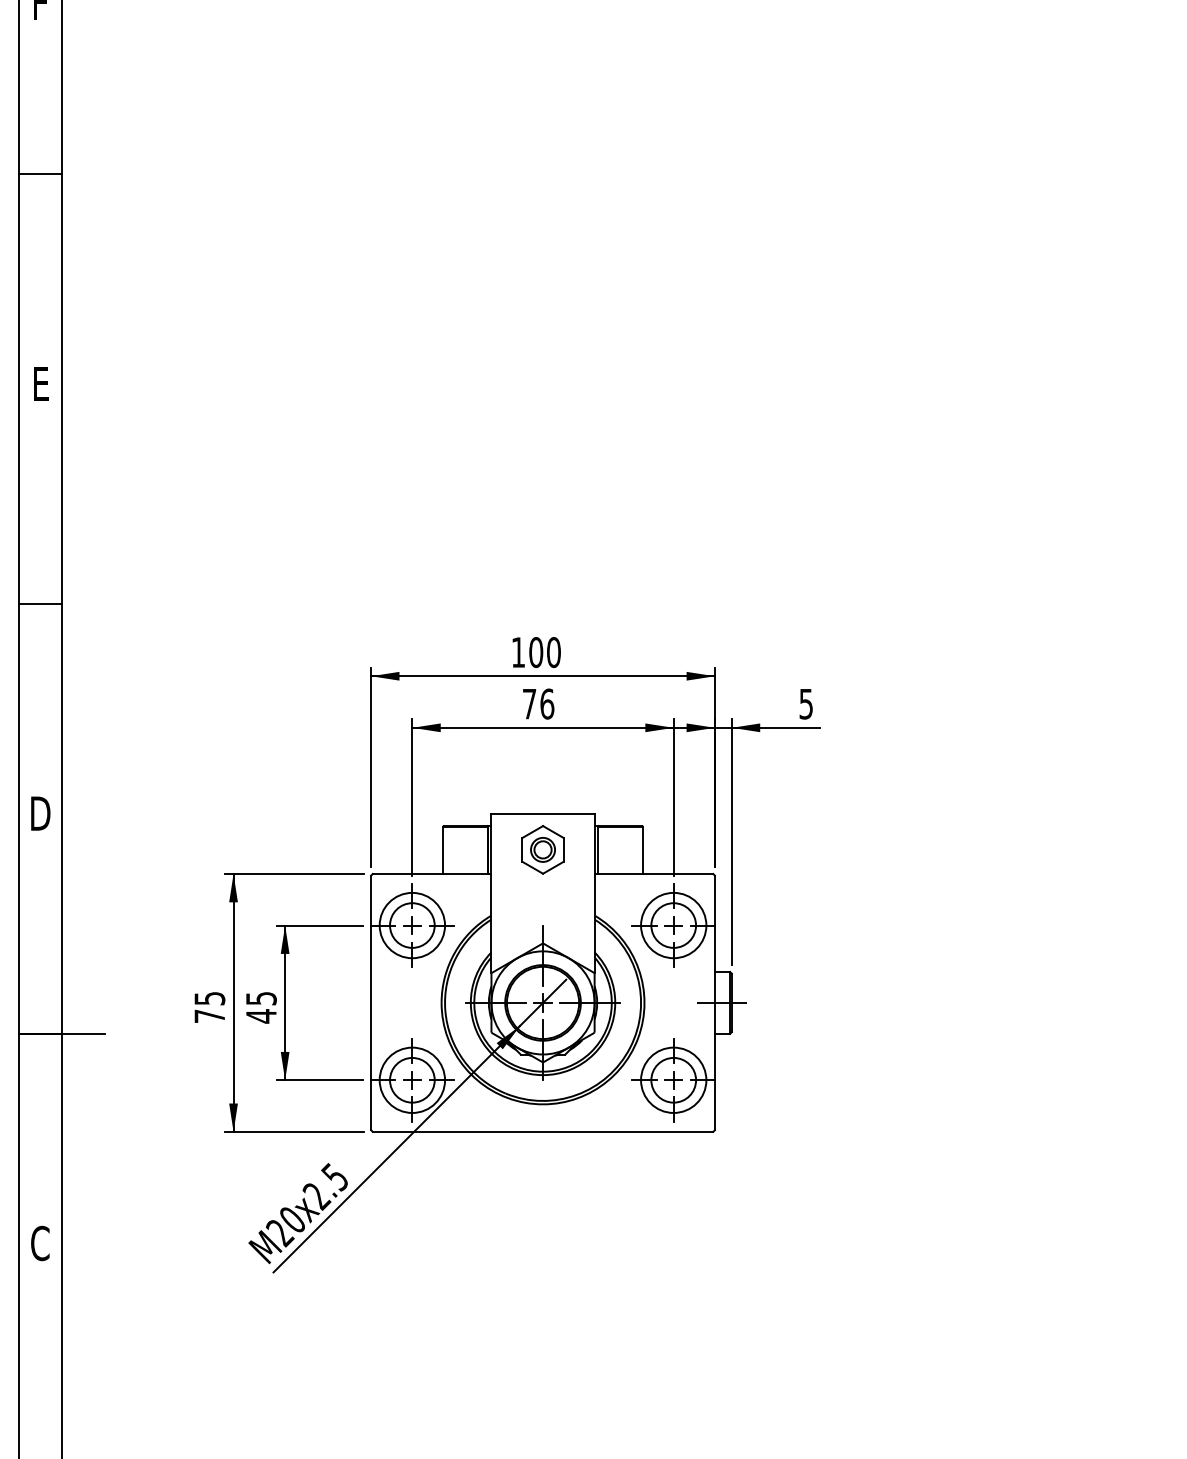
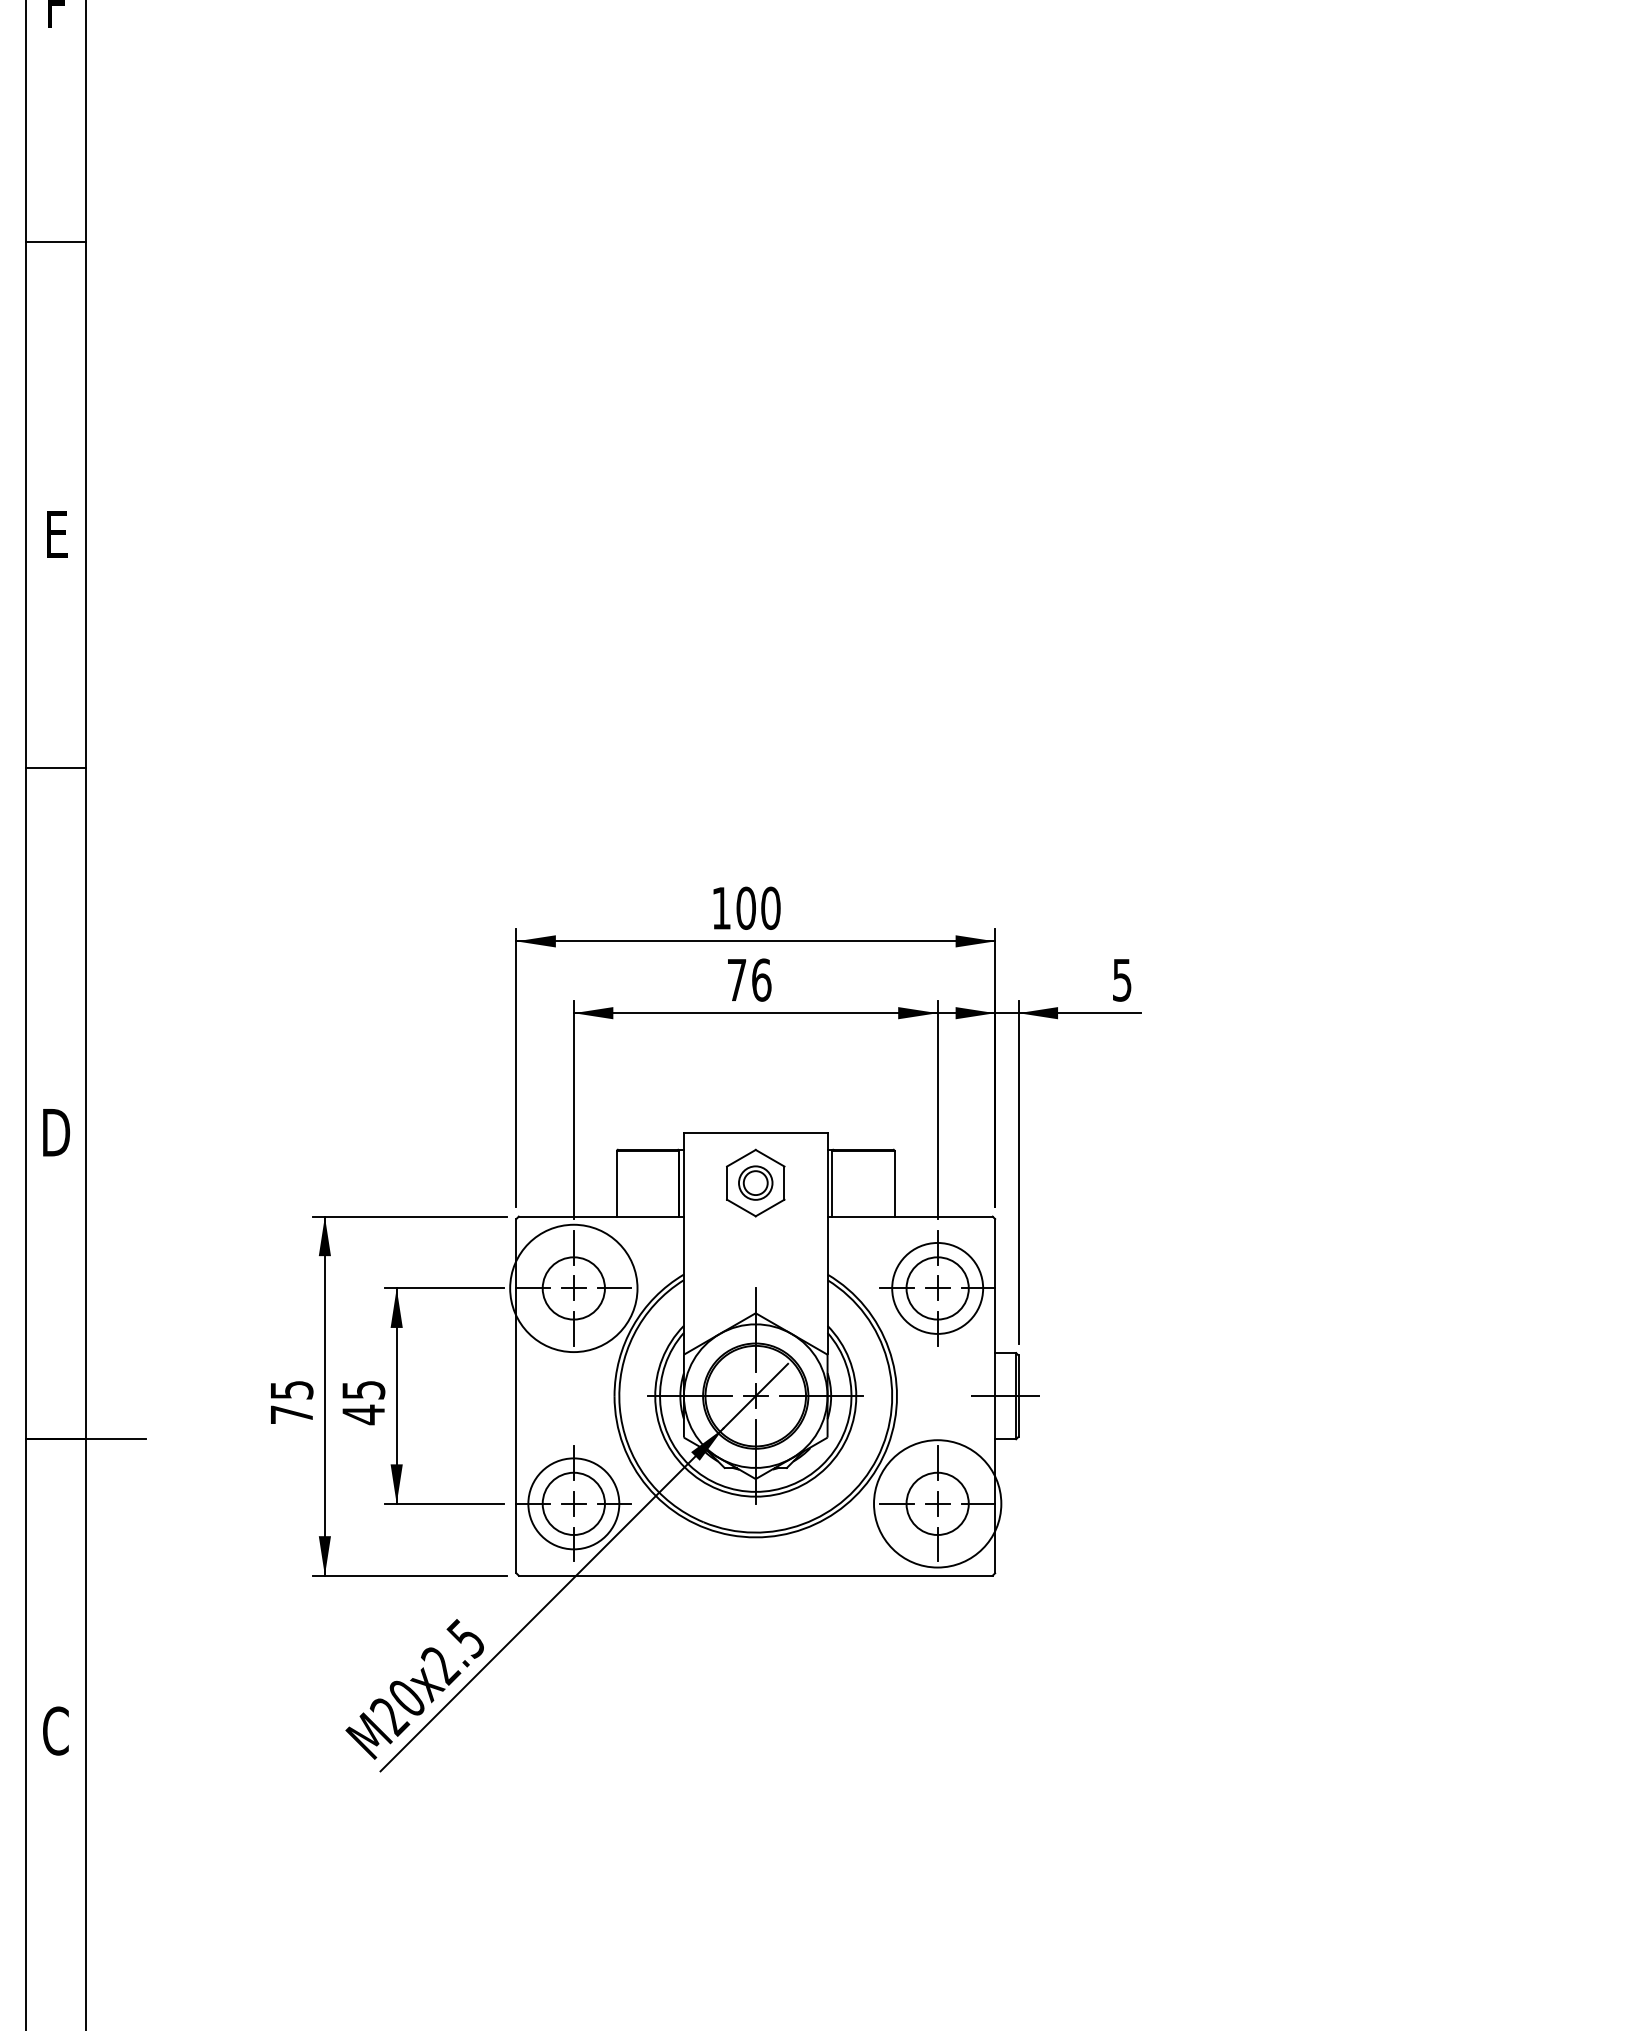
line: (40, 603) -> (56, 768), moved
circle: (412, 924) -> (573, 1287), size x1.4
circle: (673, 1080) -> (937, 1503), size x1.4

